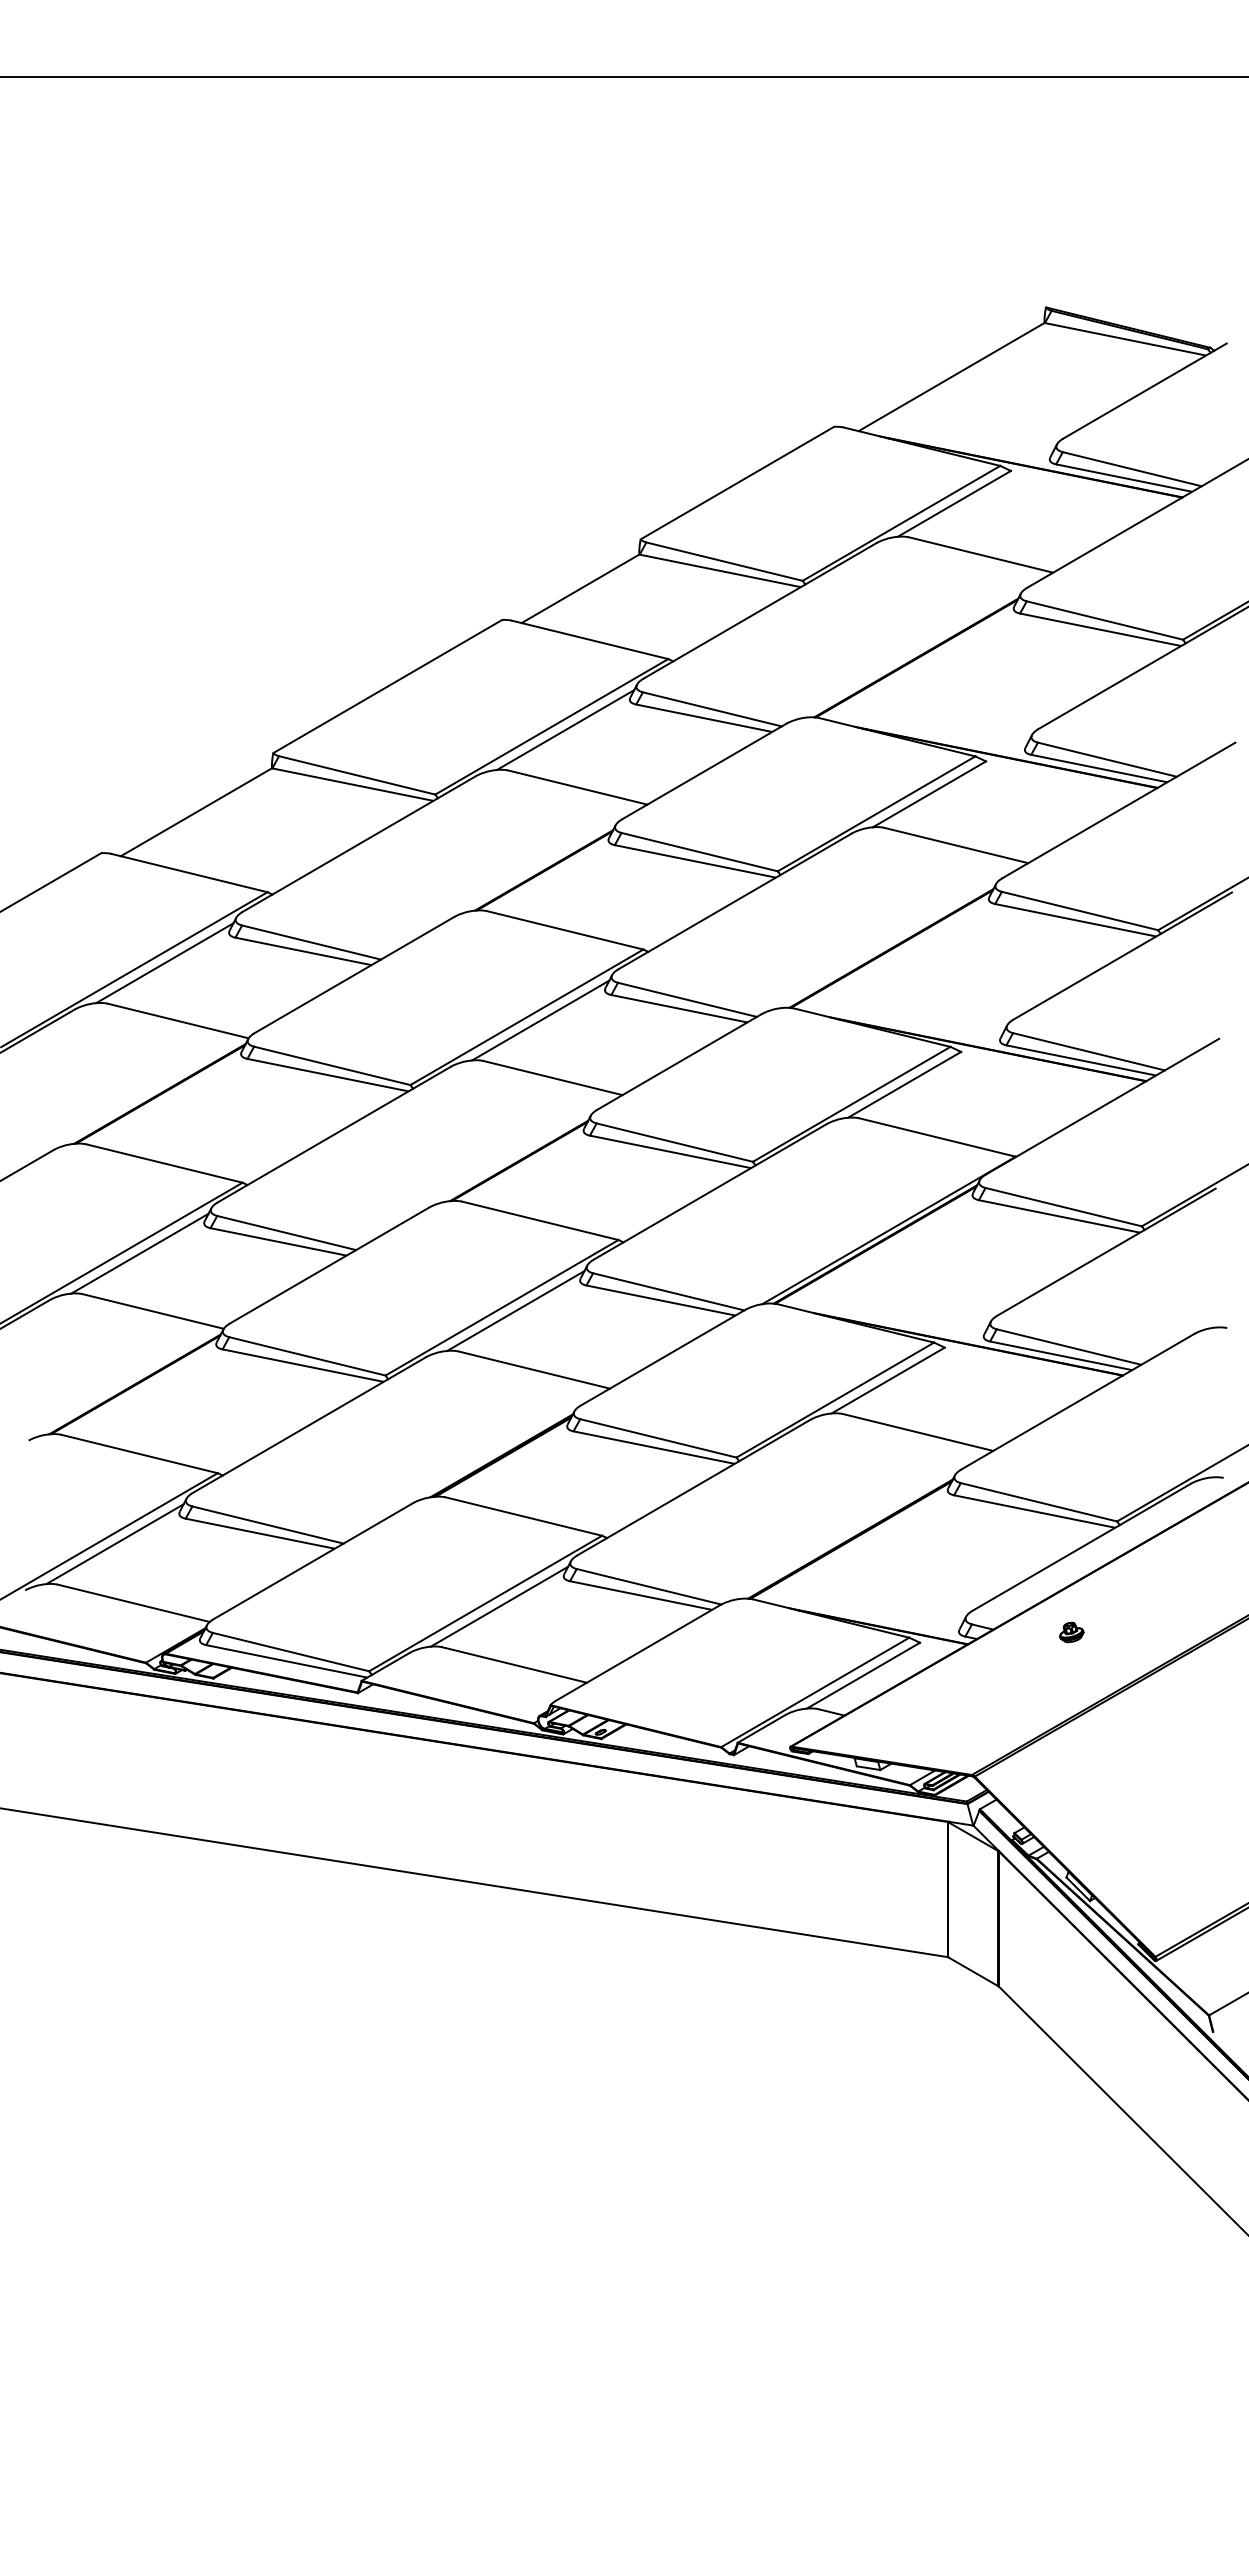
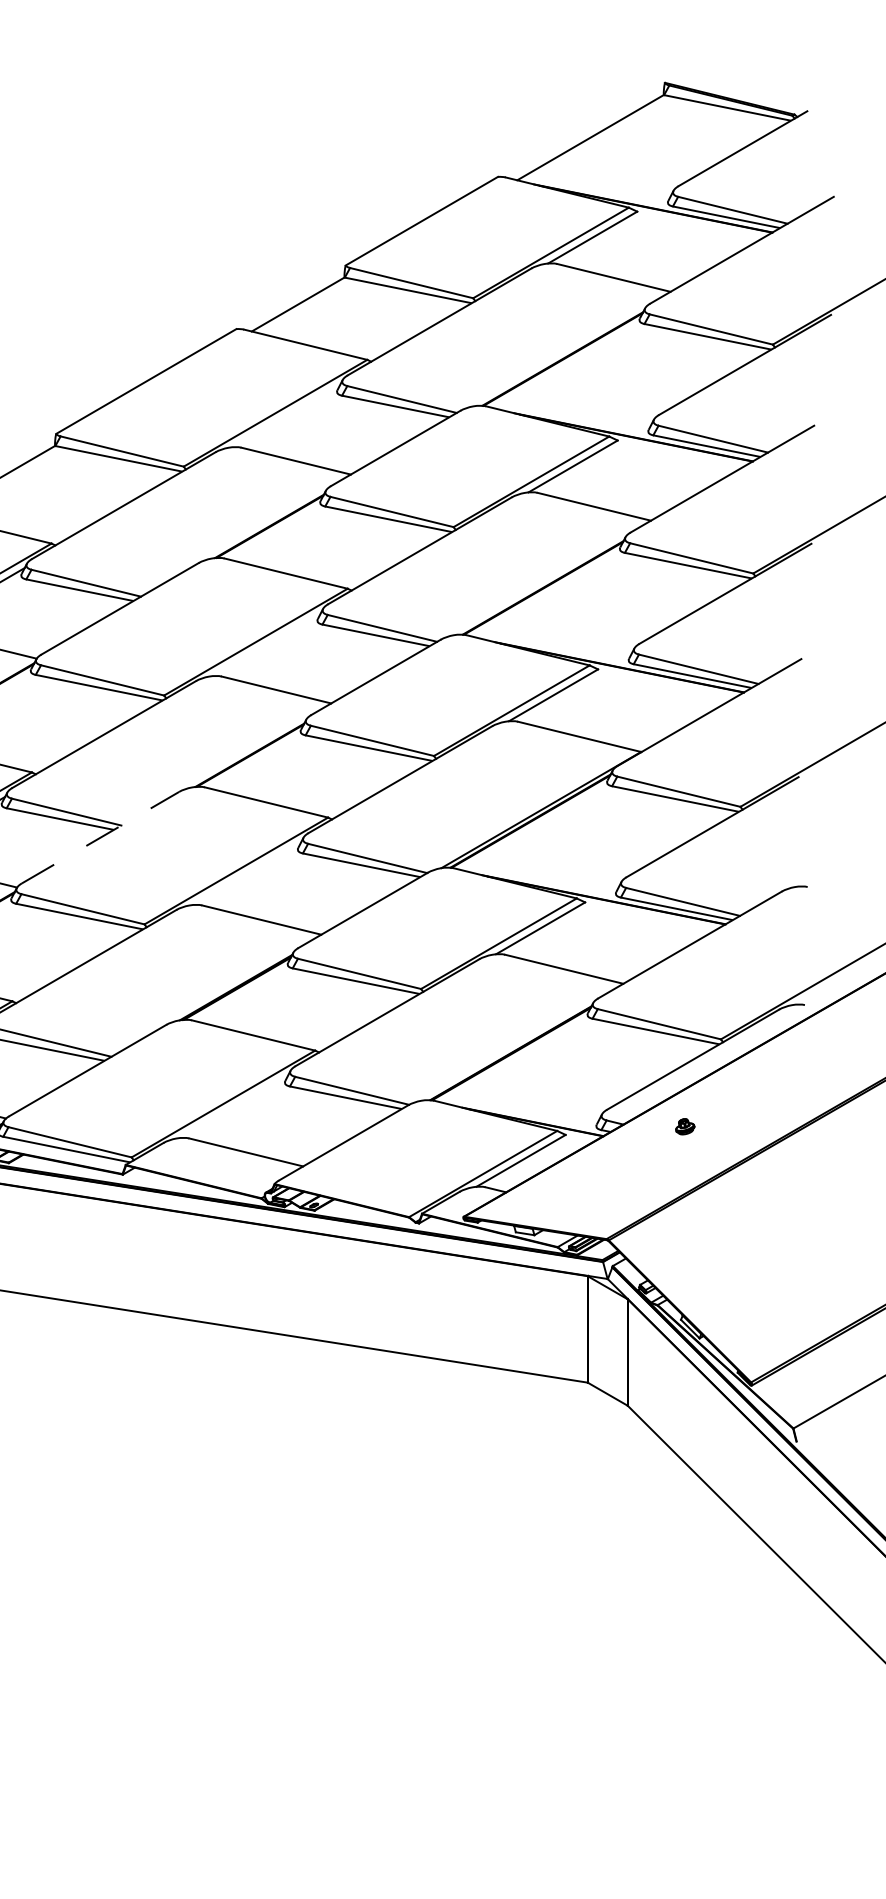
line: (565, 729) -> (286, 415), removed
line: (540, 1020) -> (266, 644), removed
line: (330, 1265) -> (101, 837), solid -> dashed
line: (515, 1310) -> (246, 873), removed
line: (499, 1606) -> (234, 1106), removed

